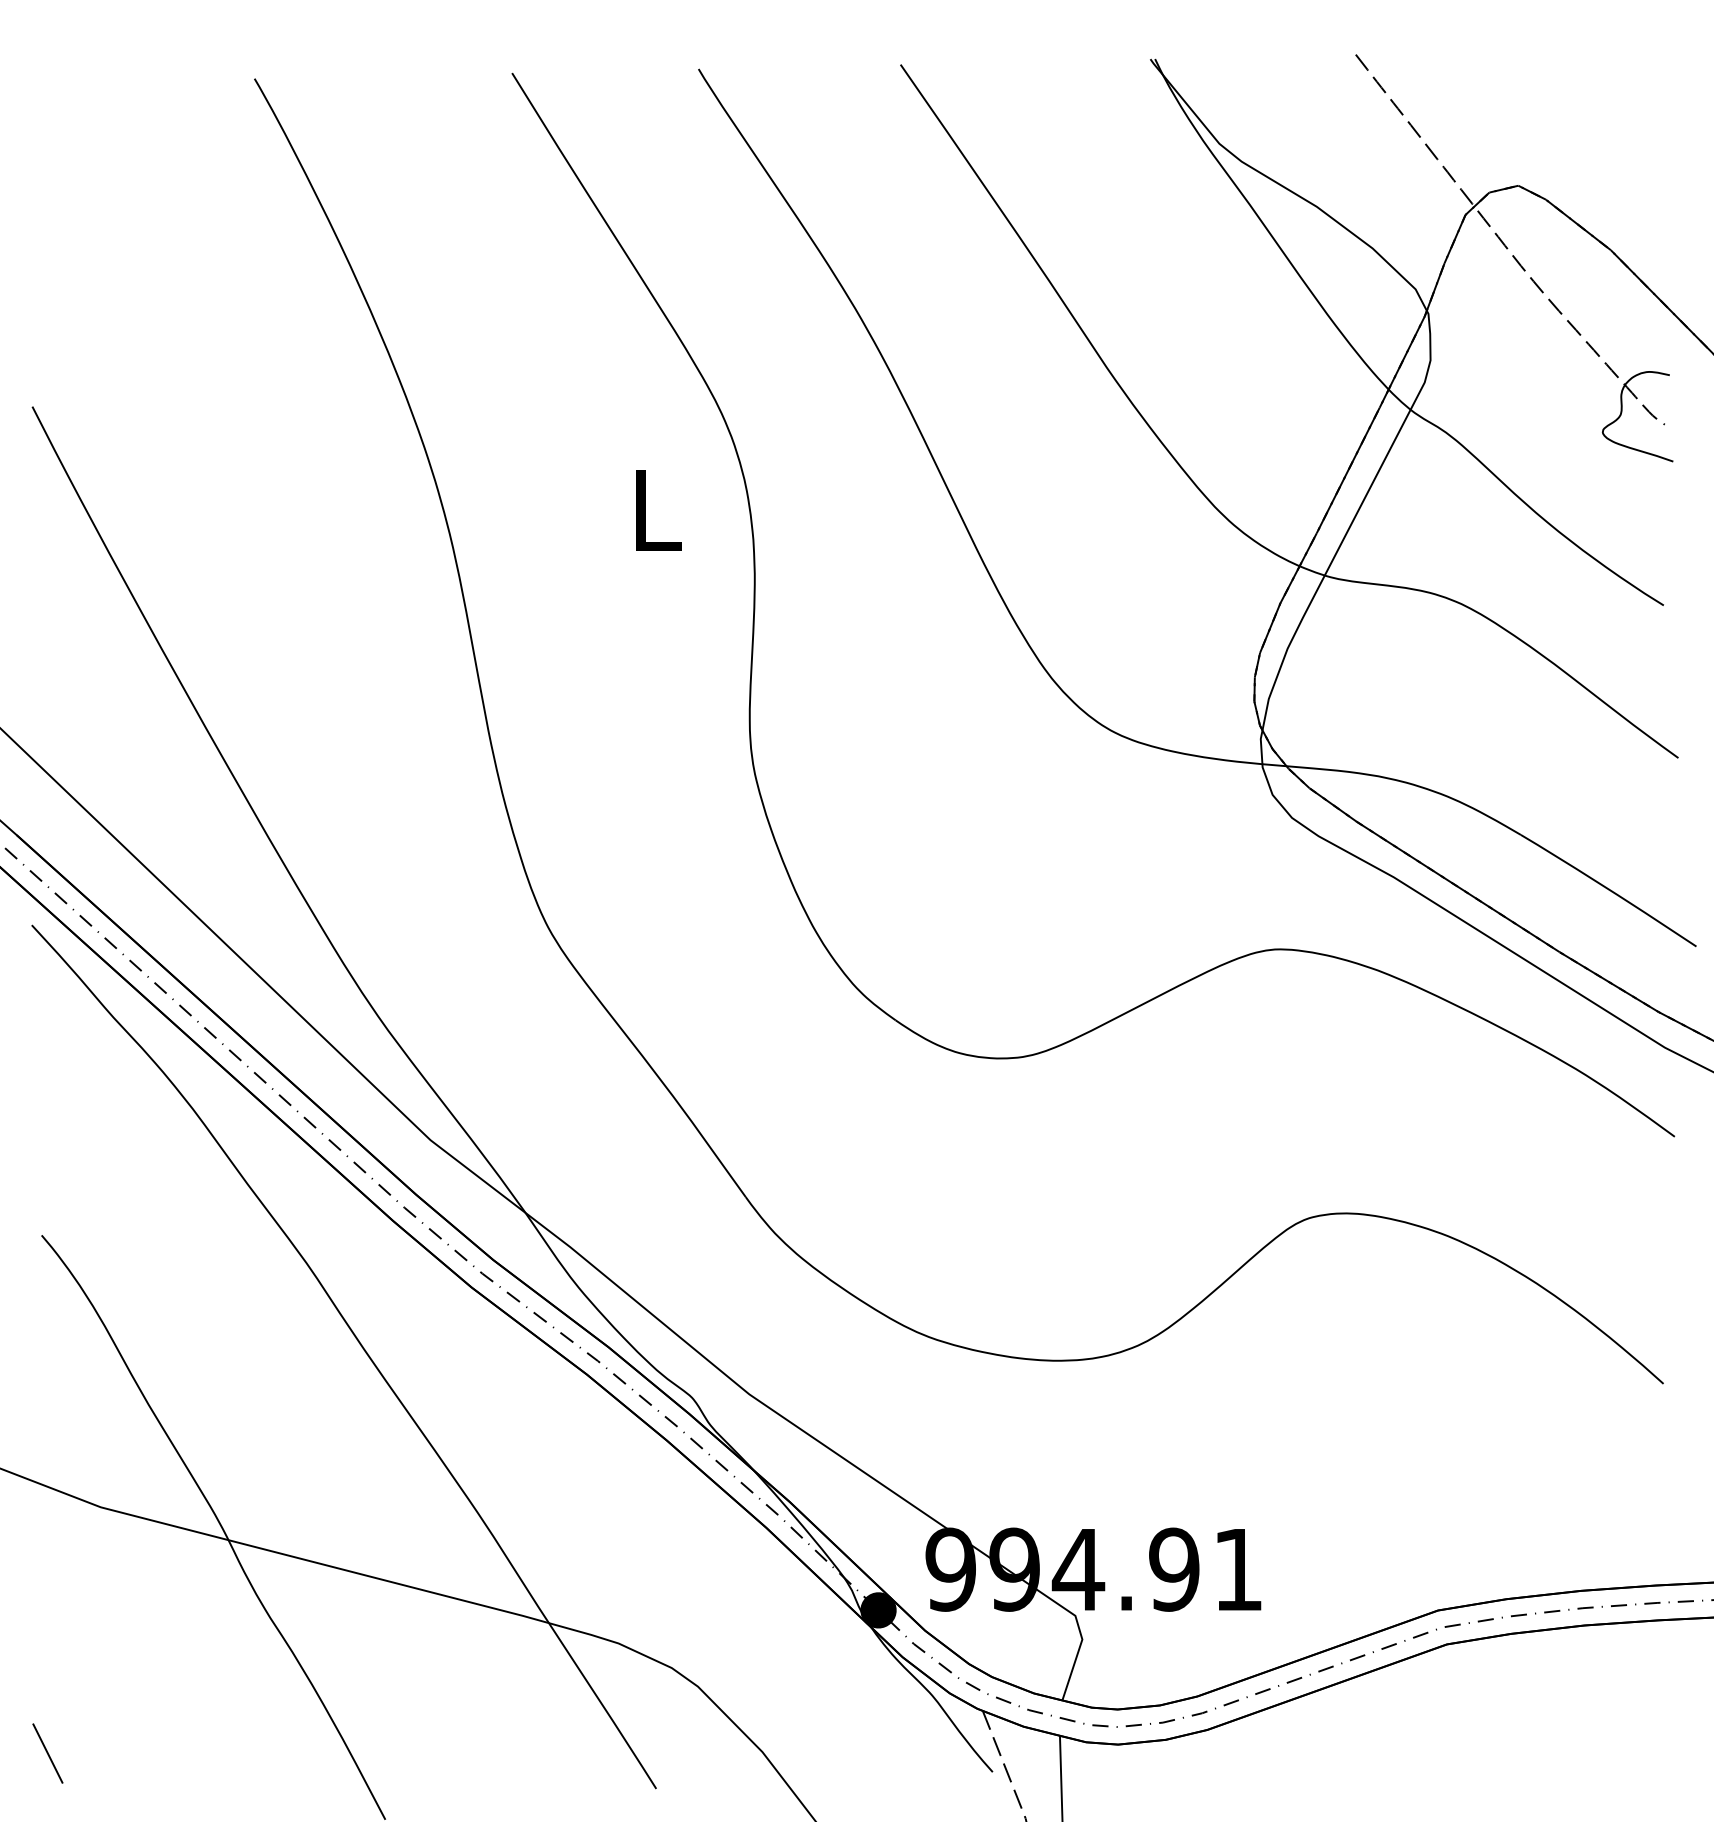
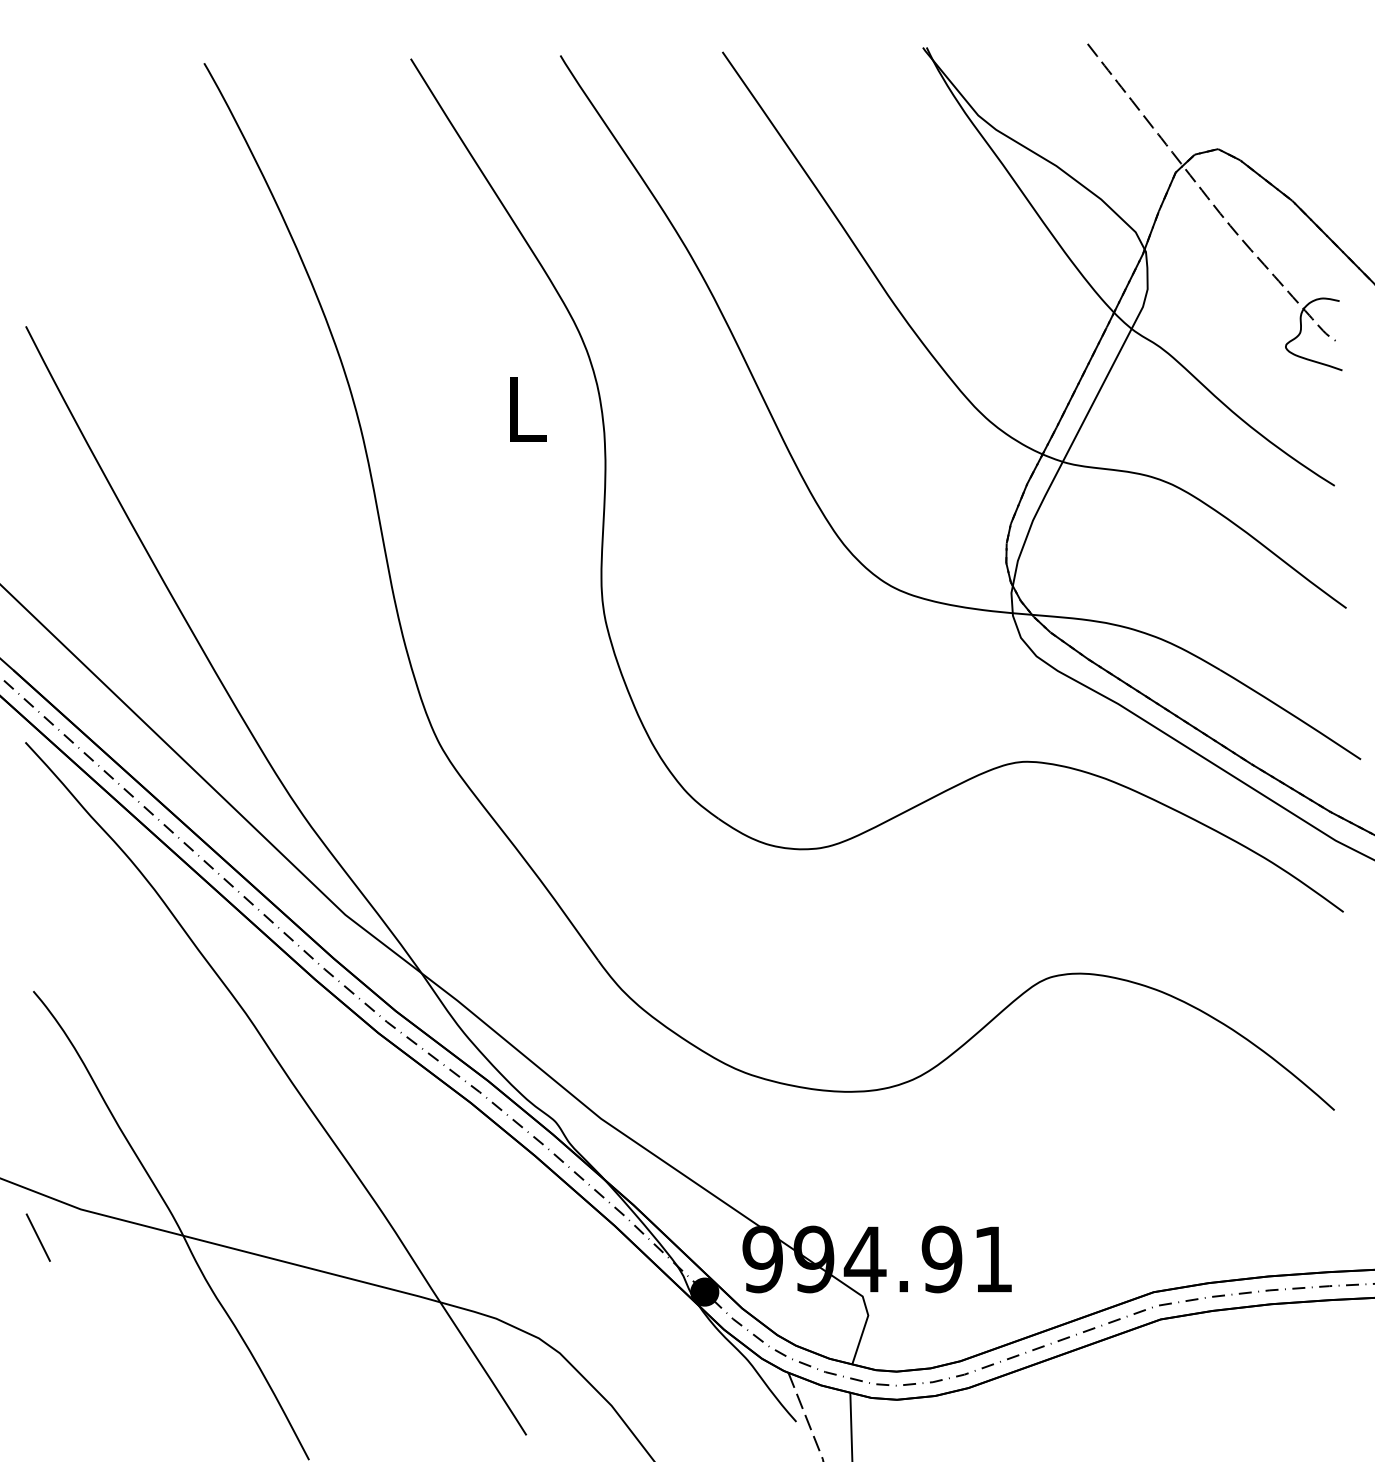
line: (47, 1753) -> (38, 1237), moved

